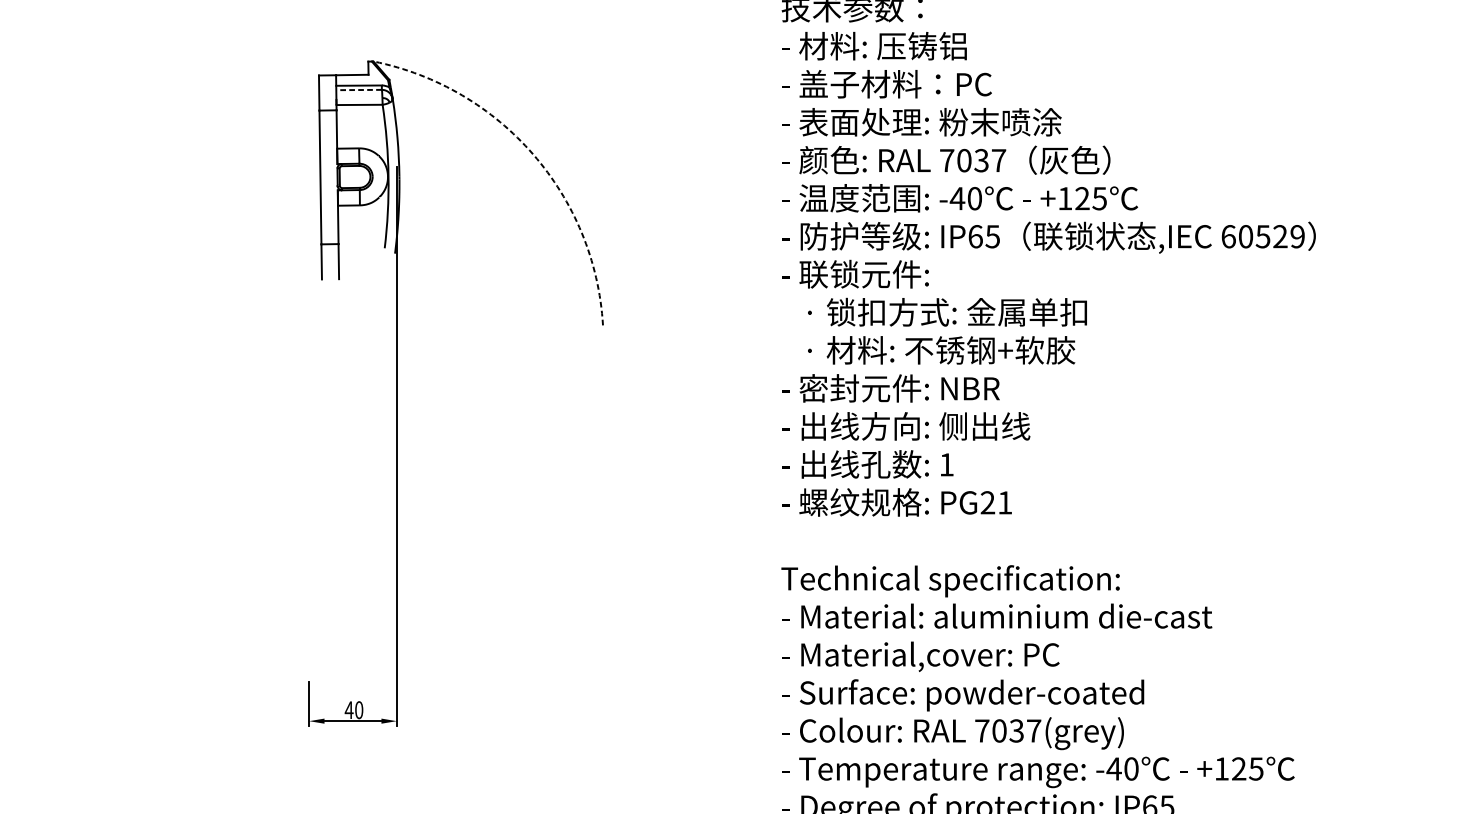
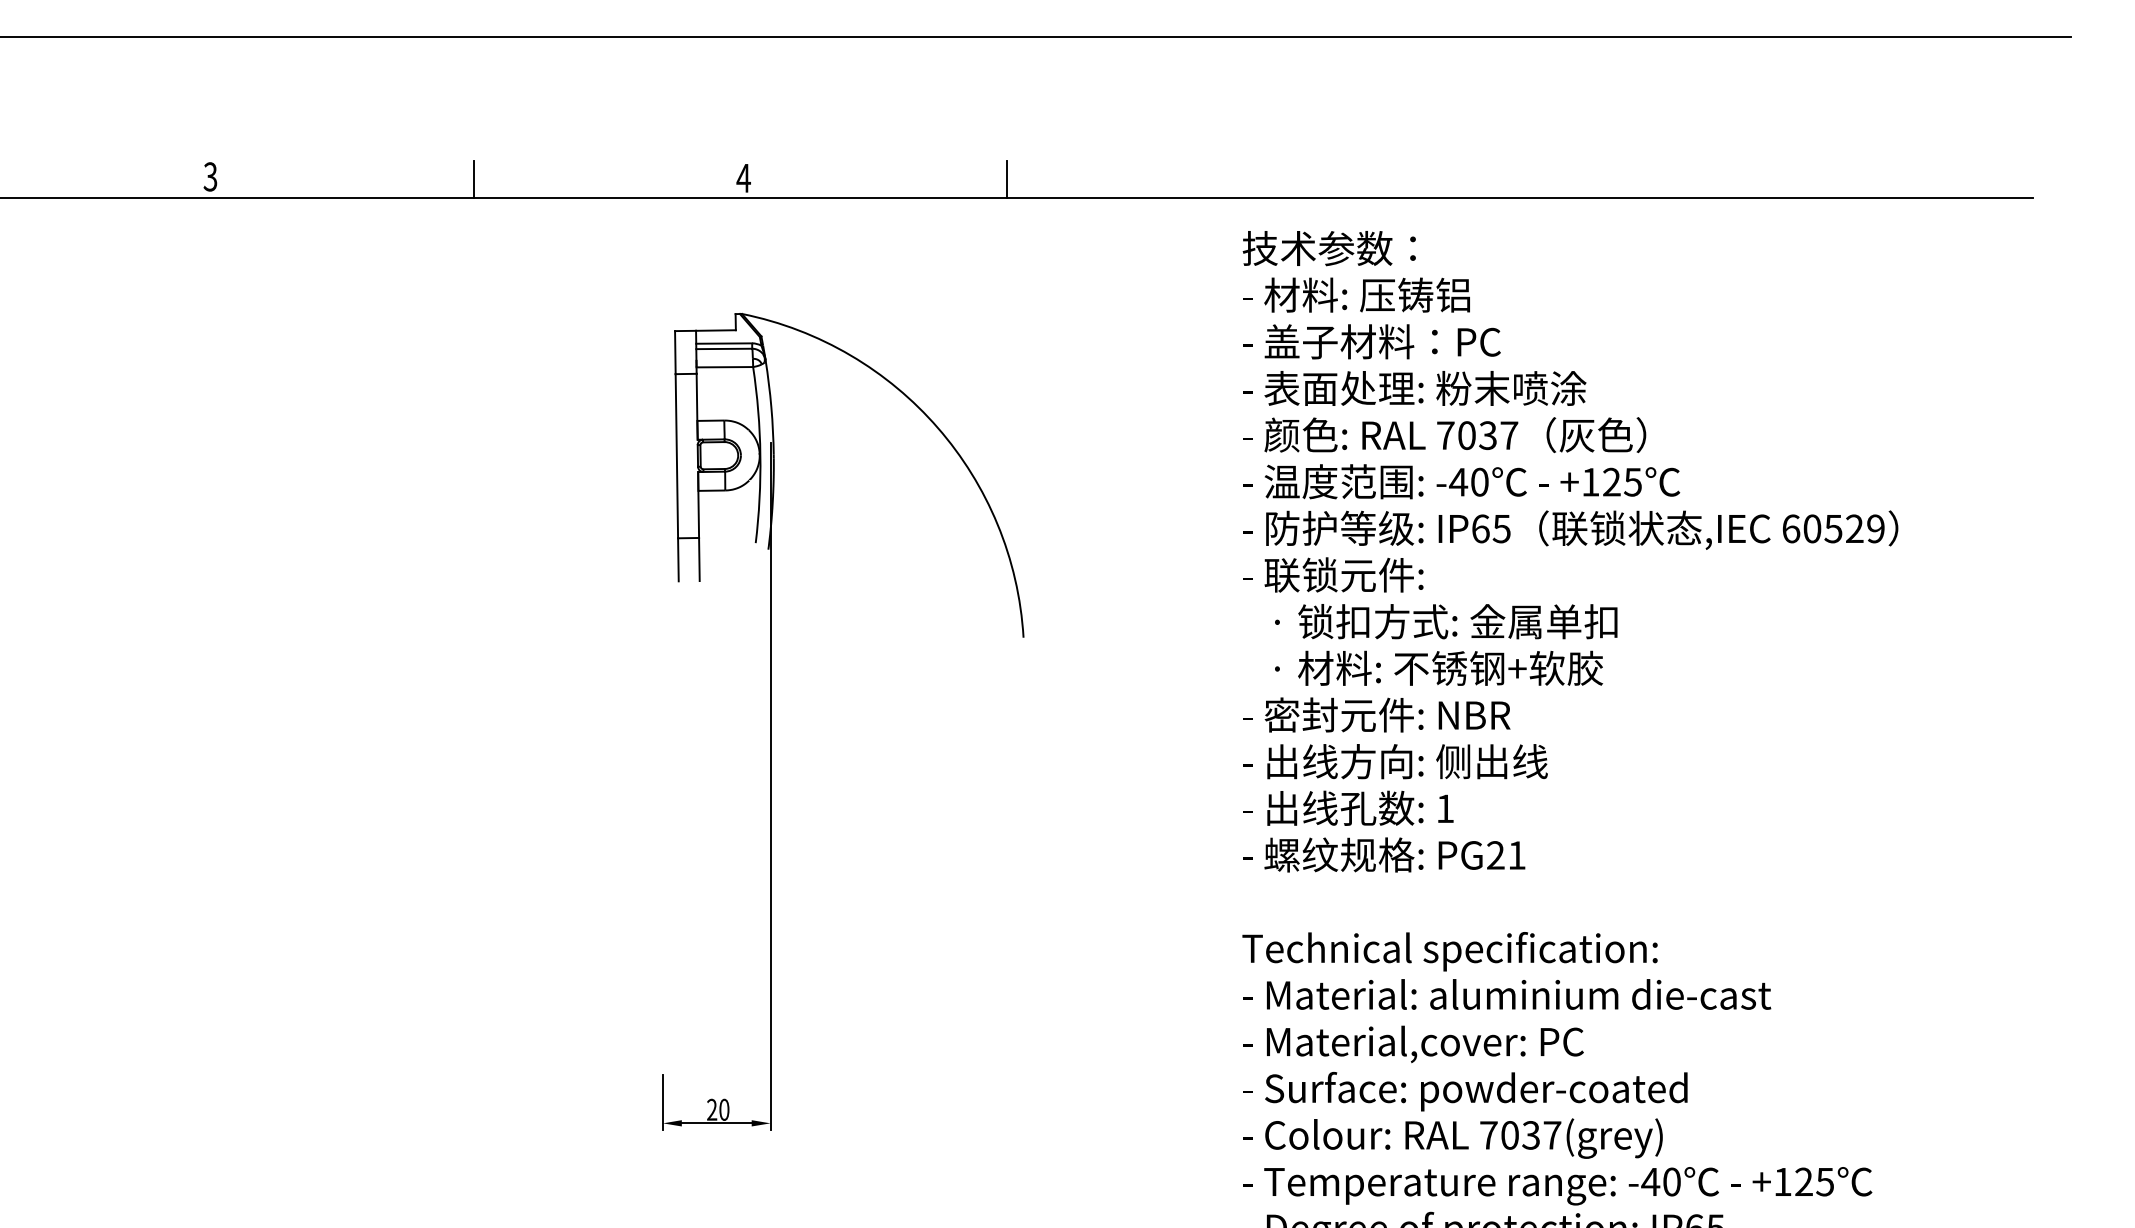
line: (359, 89) -> (724, 348), dashed -> solid
arc: (532, 154) -> (937, 427), dashed -> solid
text: (348, 709) -> (711, 1109), 40 -> 20

